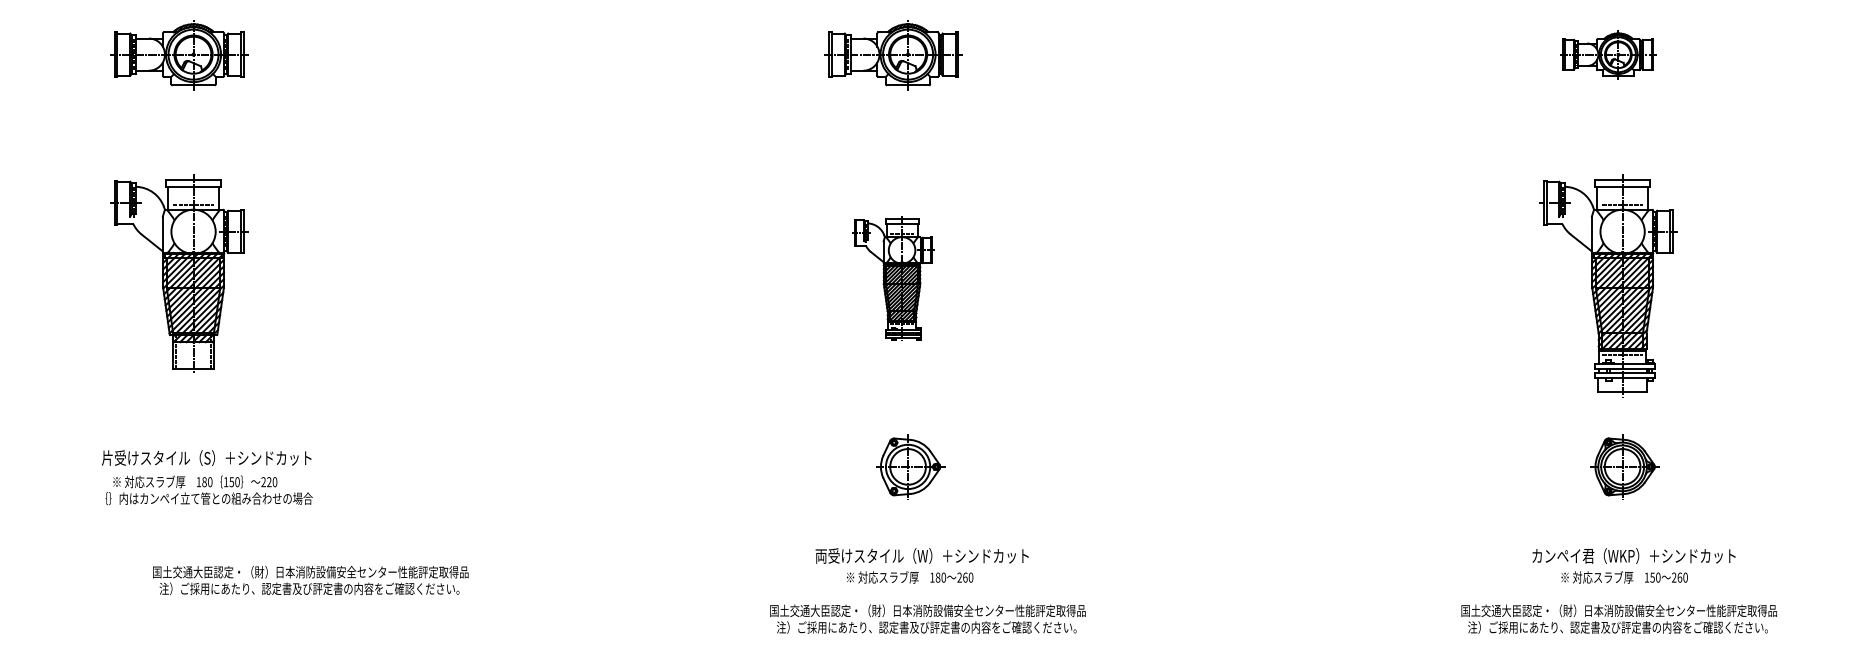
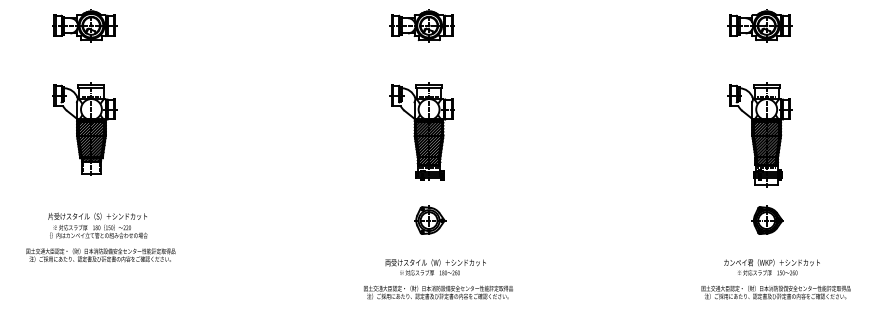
part: (1607, 53) -> (759, 25), size x1.43
part: (892, 278) -> (421, 131), size x1.67
text: (310, 580) -> (100, 255), moved
text: (1617, 619) -> (775, 292), moved

